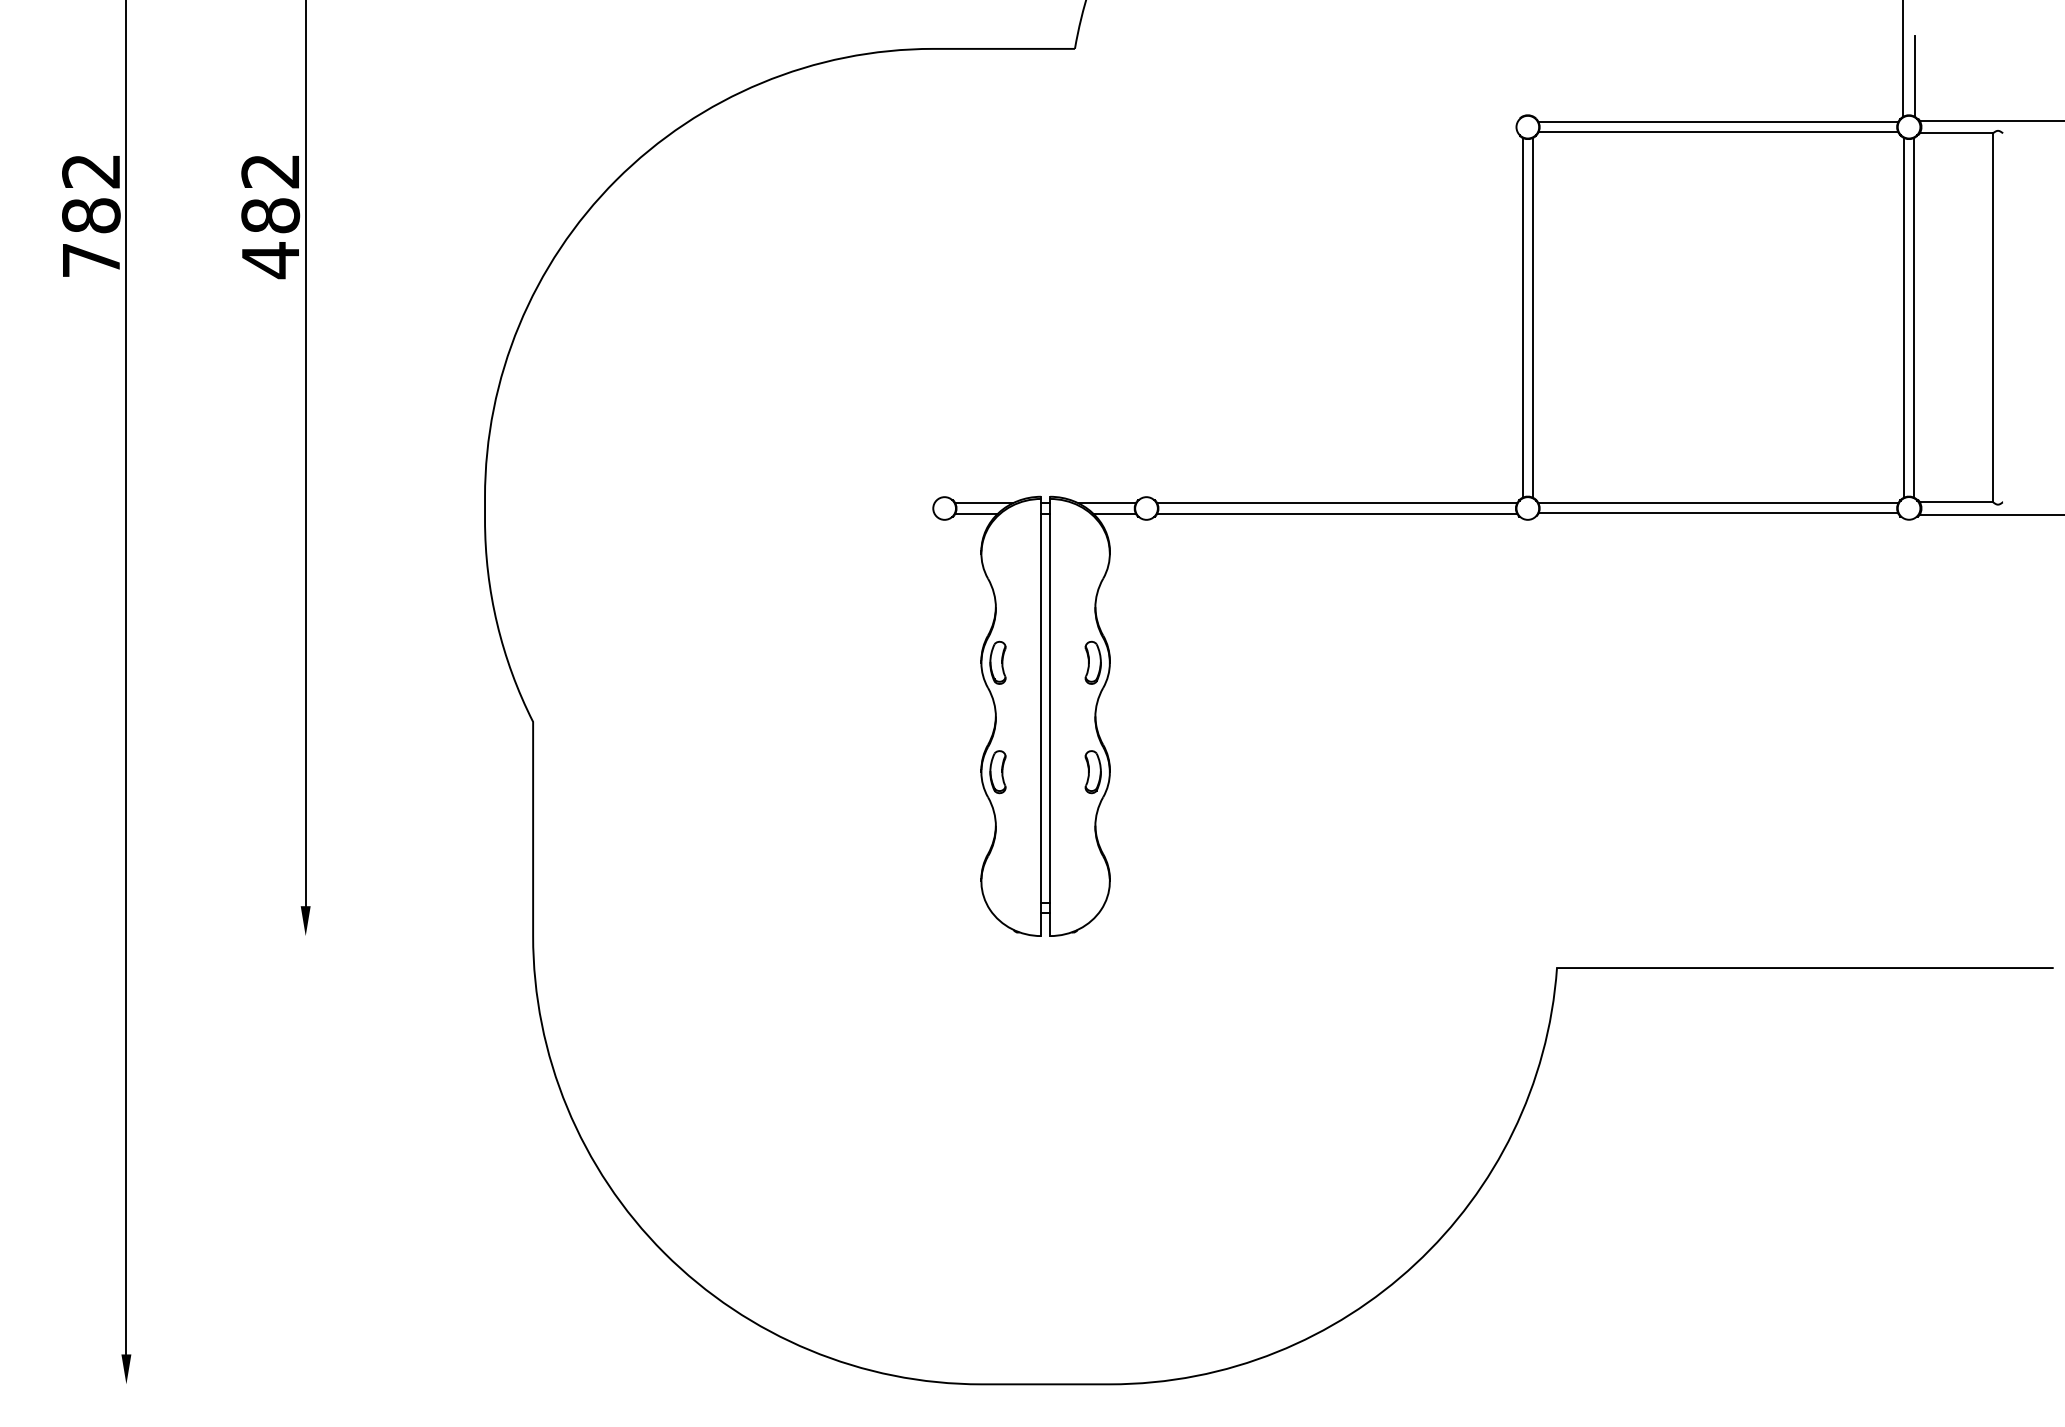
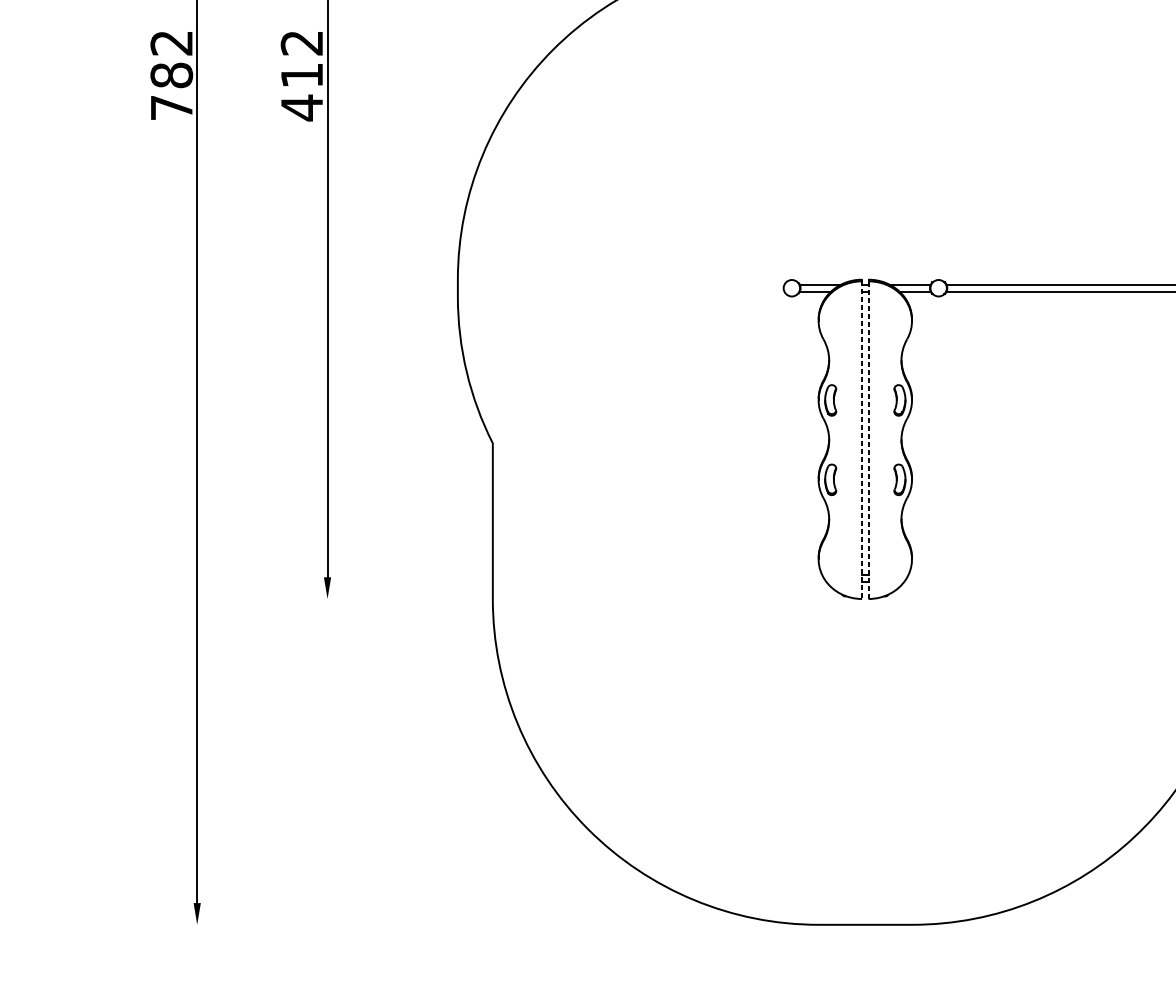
text: (270, 215) -> (301, 75), 482 -> 412
line: (1041, 717) -> (862, 440), solid -> dashed
line: (1050, 717) -> (868, 440), solid -> dashed

